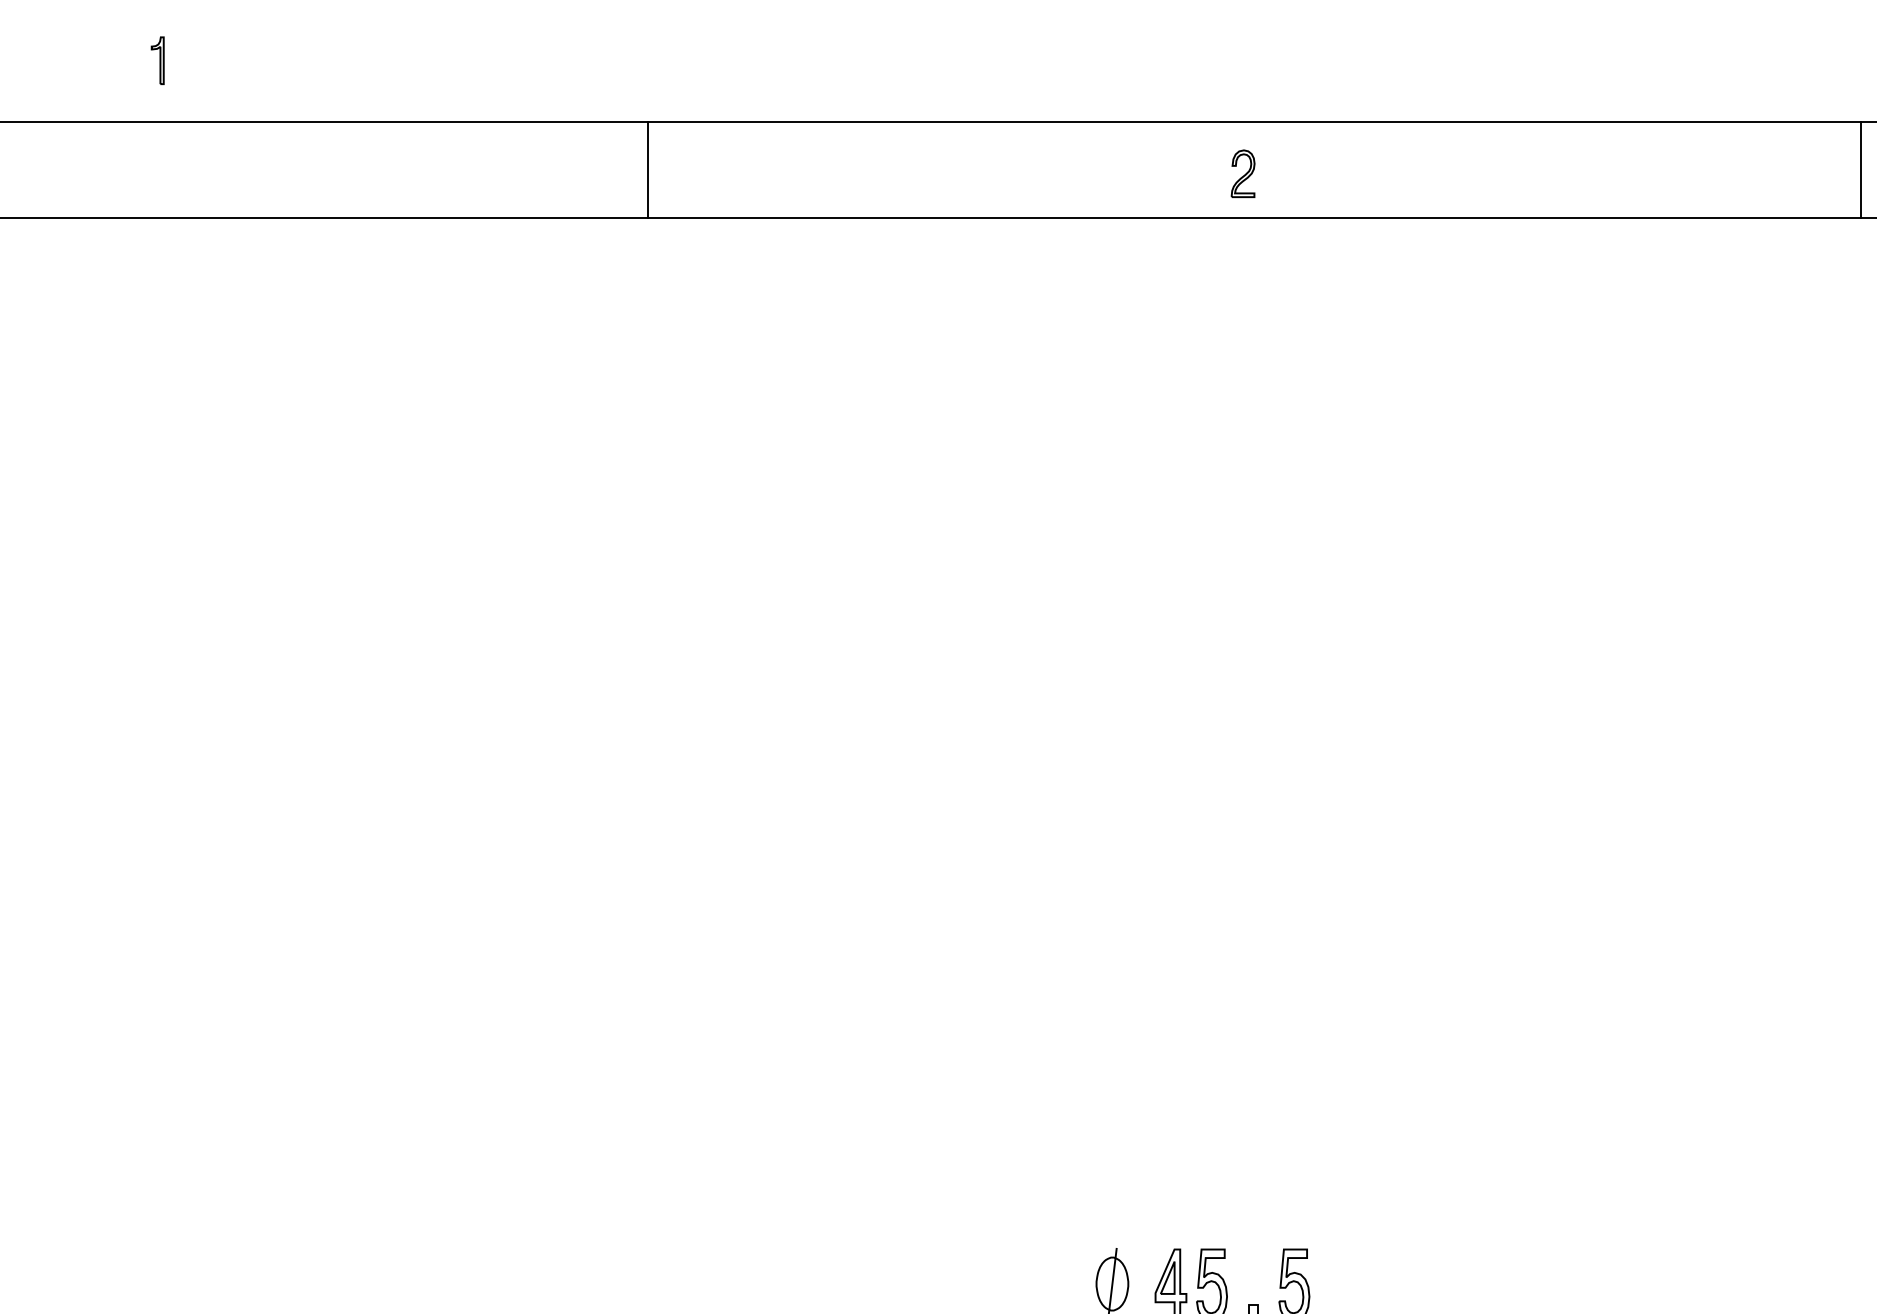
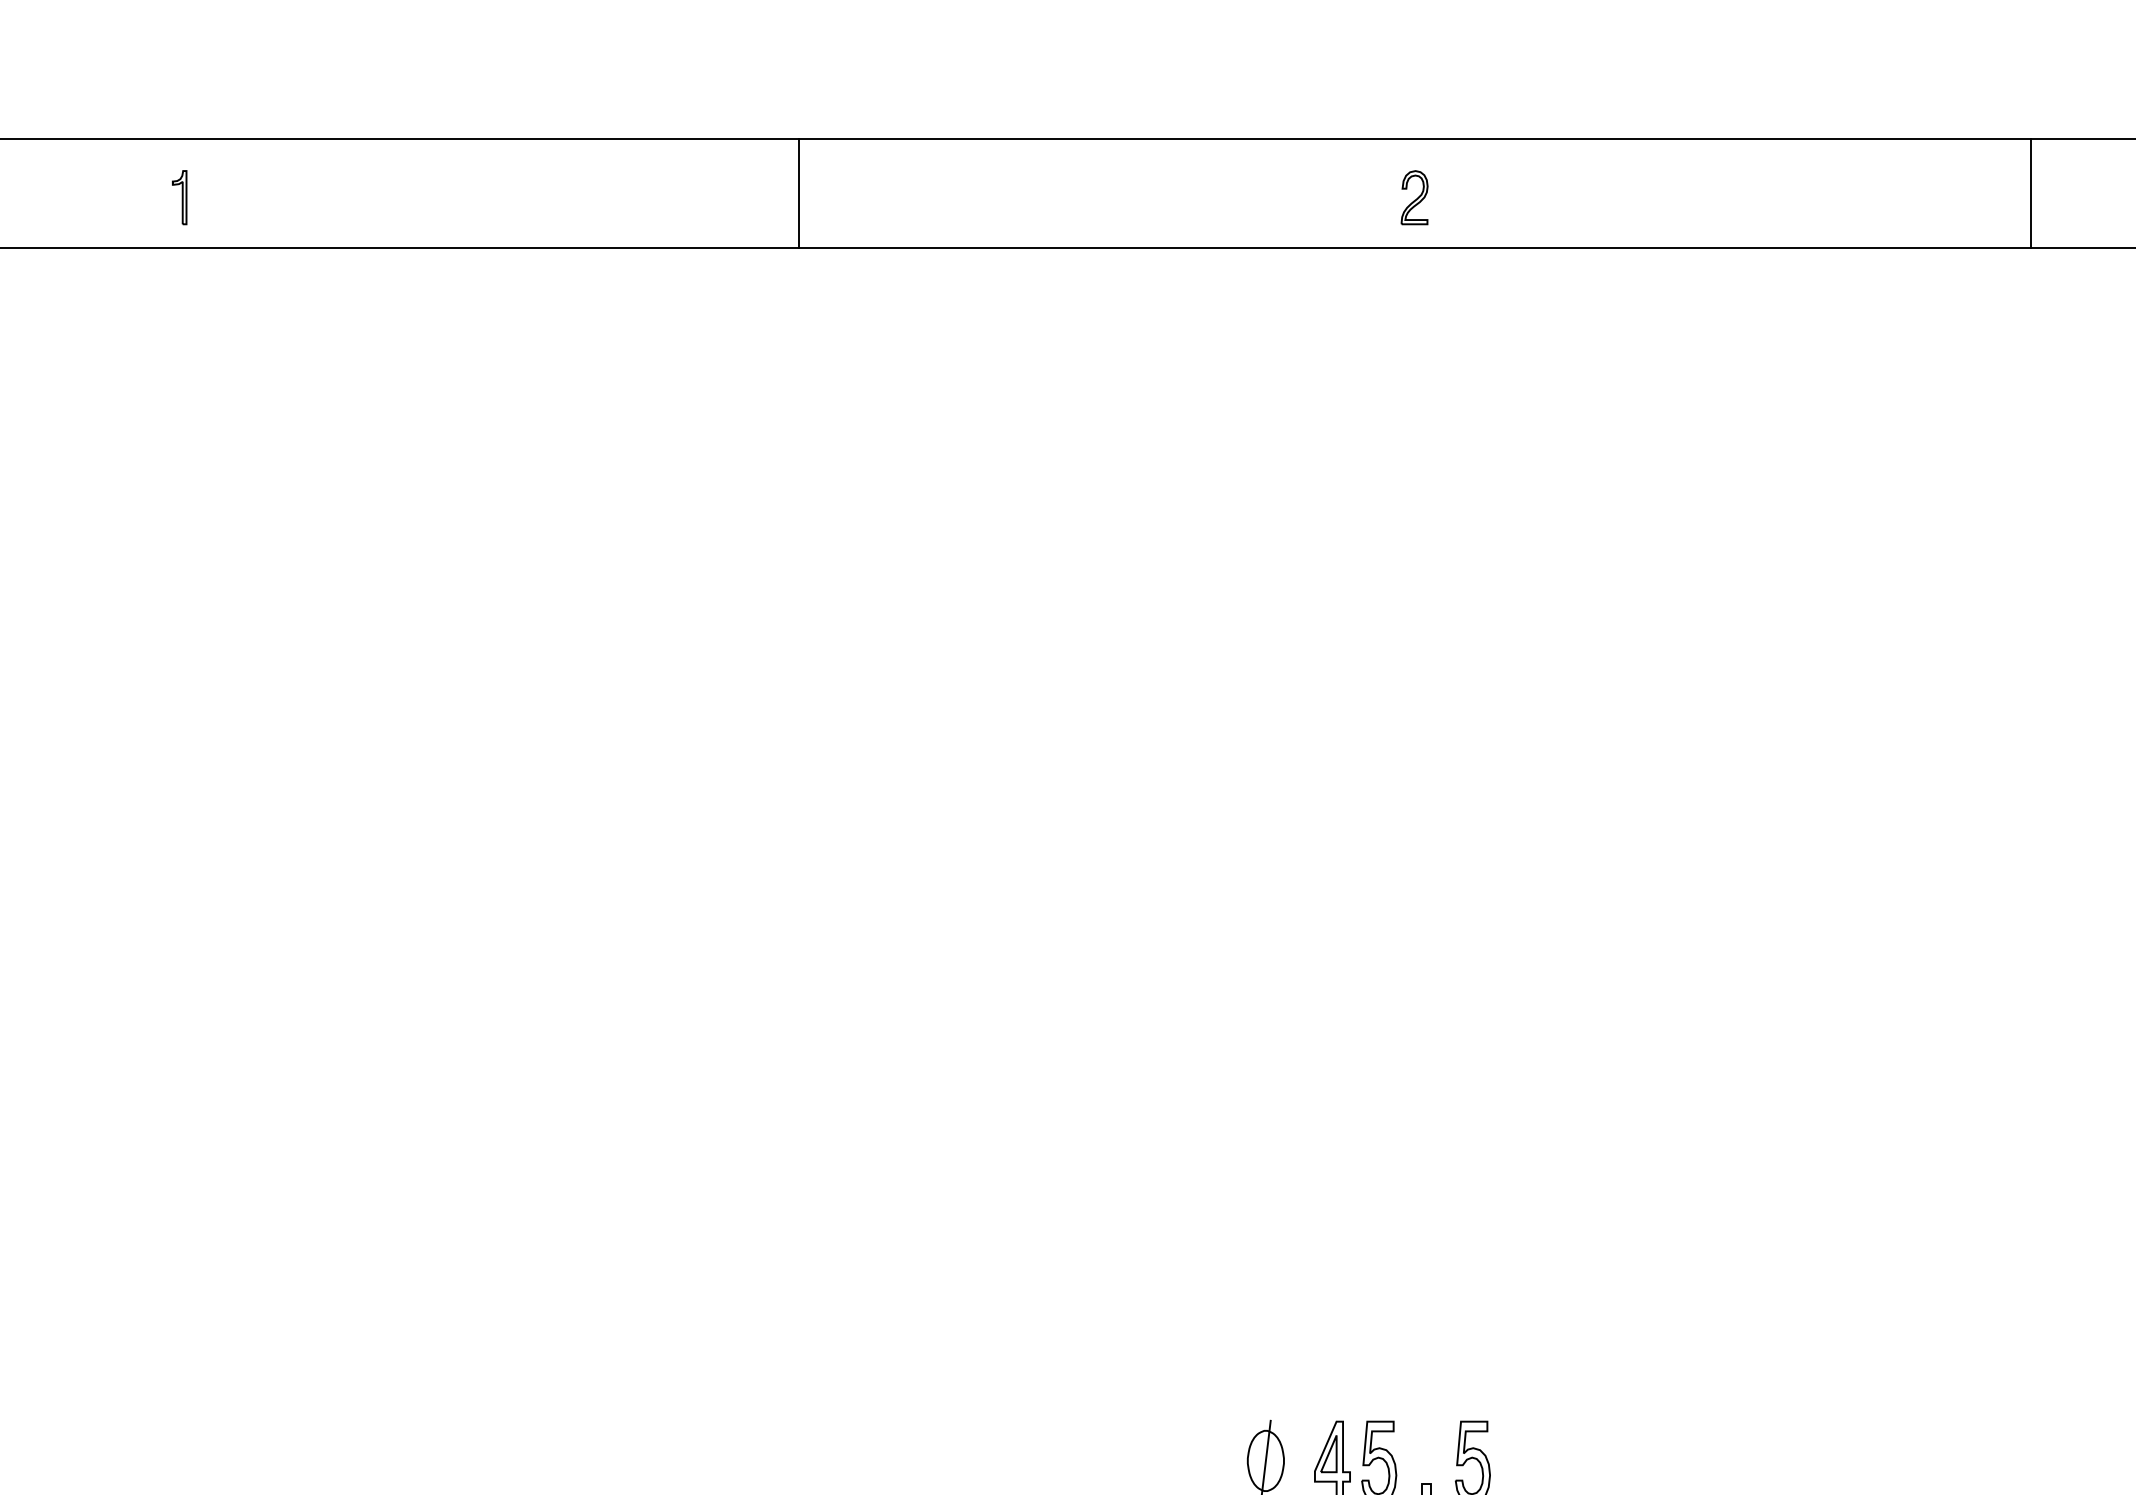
part: (157, 60) -> (179, 197), moved
line: (647, 169) -> (798, 192), moved
line: (1860, 169) -> (2030, 192), moved

